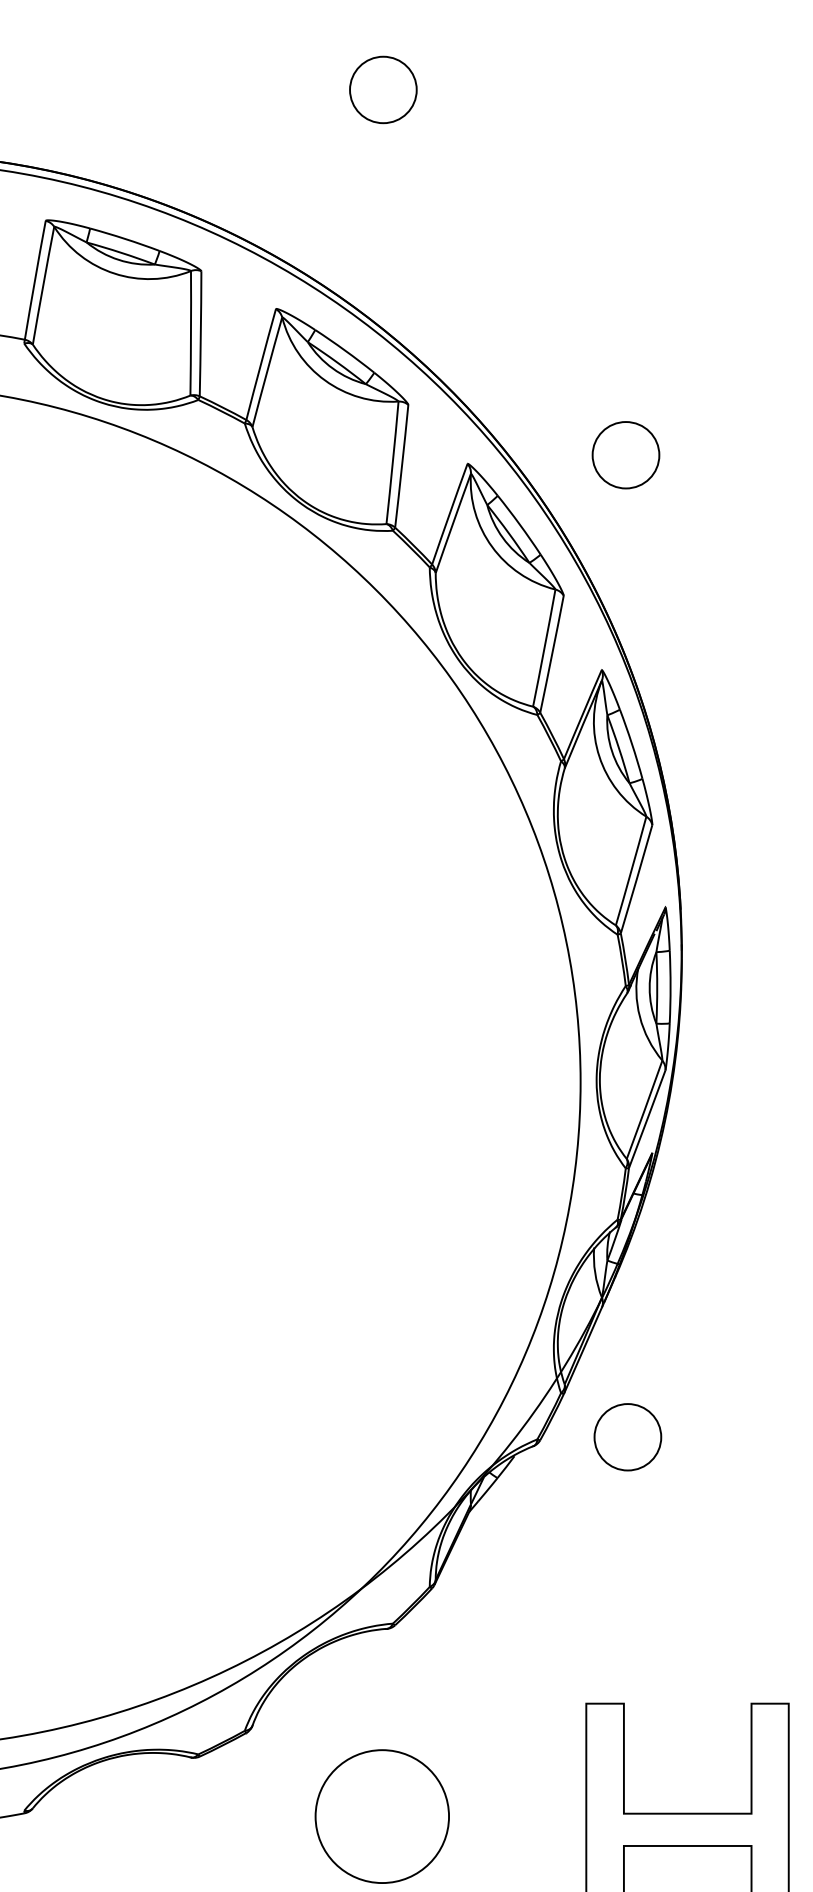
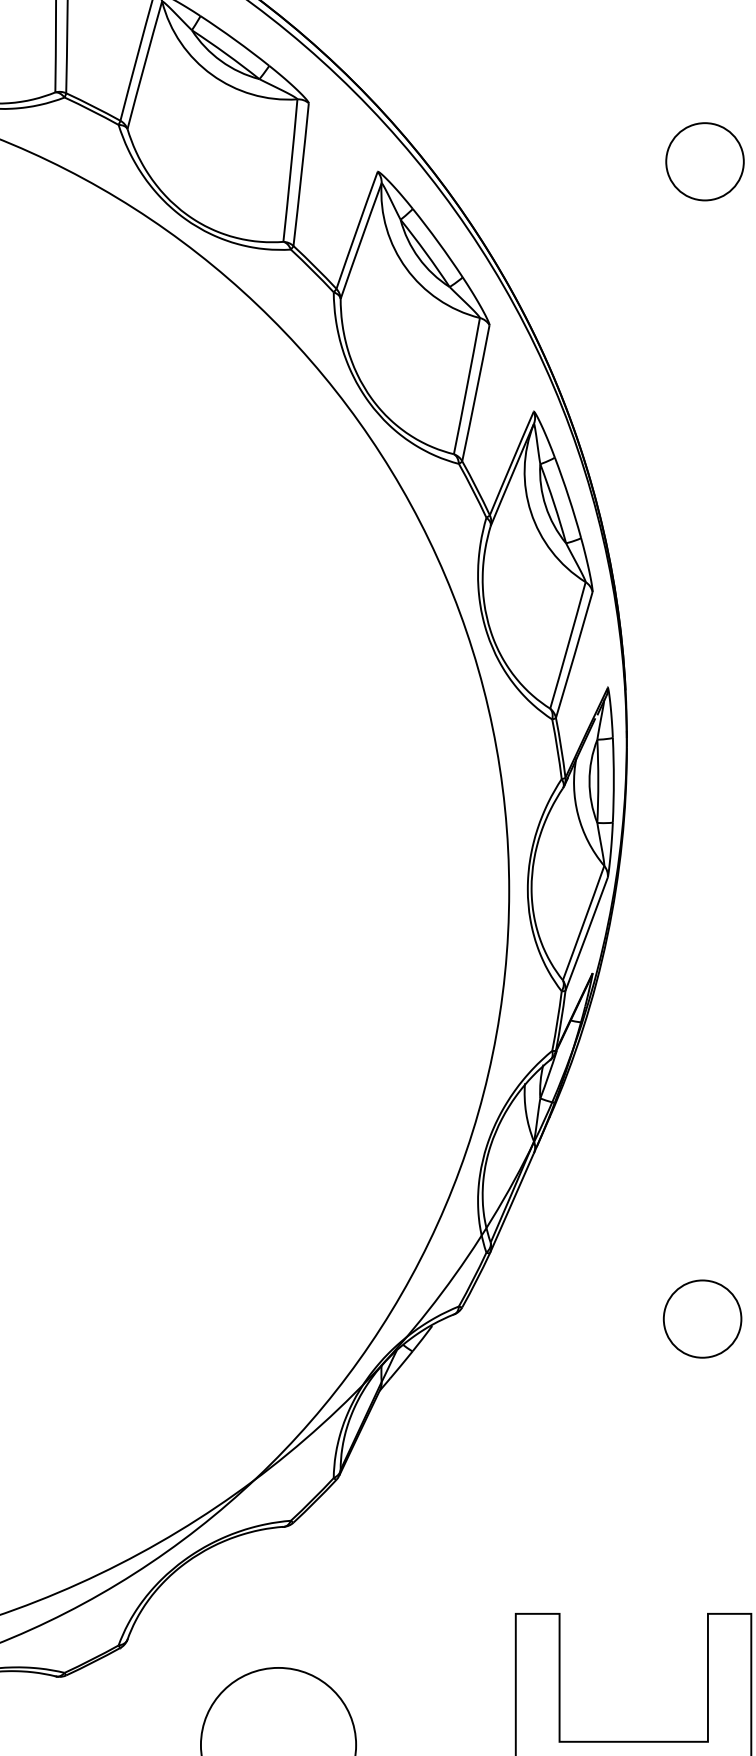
part: (625, 455) -> (704, 162), moved
part: (627, 1437) -> (702, 1319), moved

